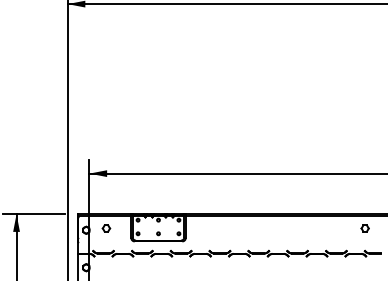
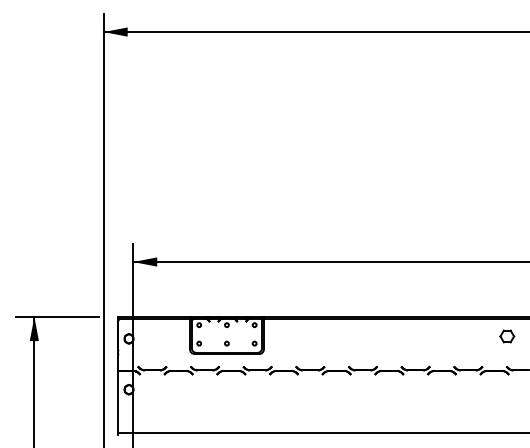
part: (106, 228) -> (156, 336), removed
part: (365, 228) -> (507, 336), size x1.4

